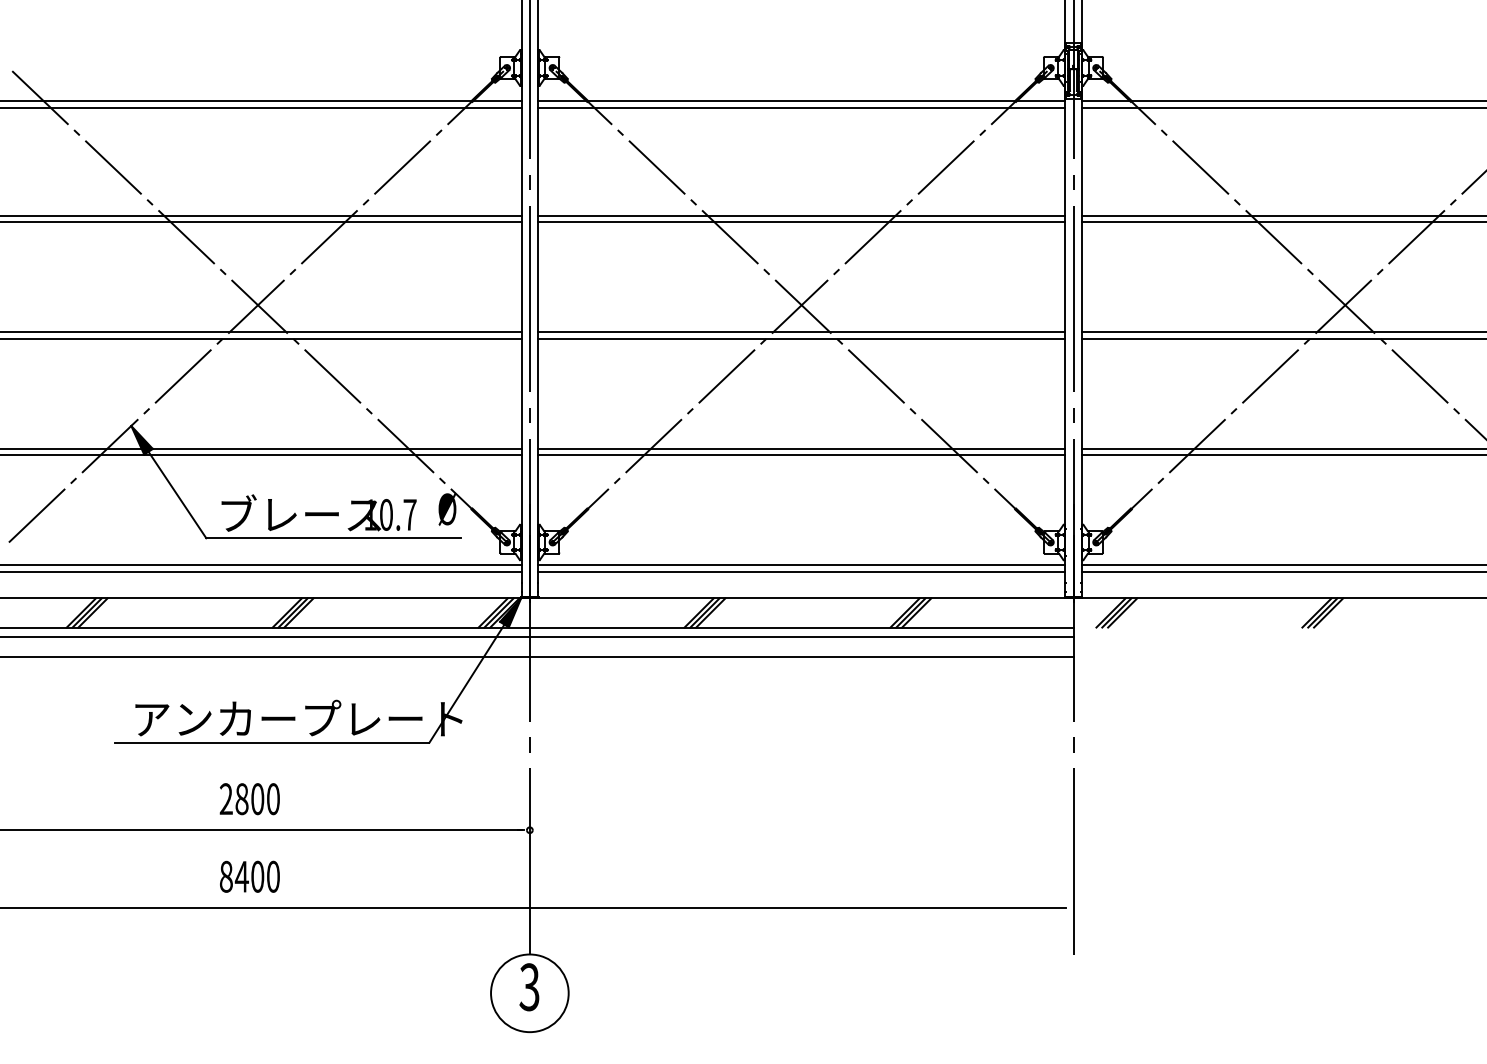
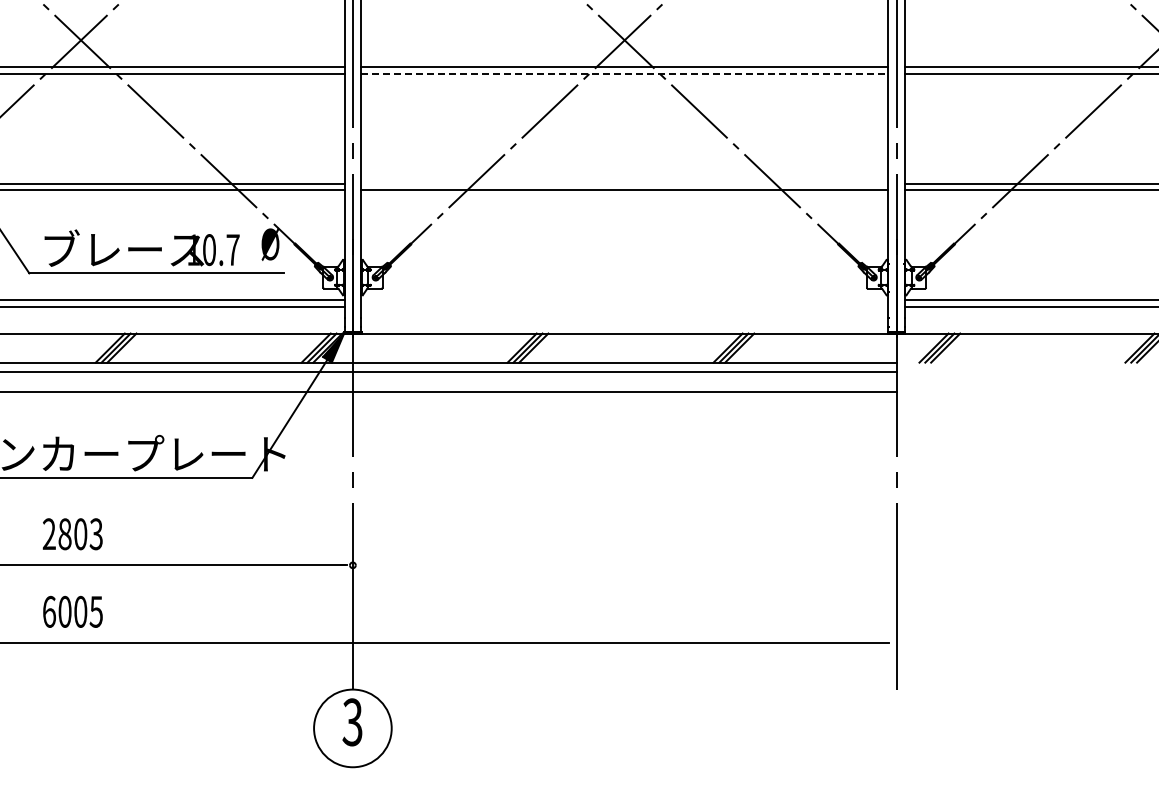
line: (801, 338) -> (624, 73), solid -> dashed
line: (801, 448) -> (624, 183), removed
line: (801, 565) -> (624, 300), removed
line: (801, 571) -> (624, 306), removed
text: (272, 799) -> (95, 534), 2800 -> 2803
text: (249, 876) -> (72, 611), 8400 -> 6005

